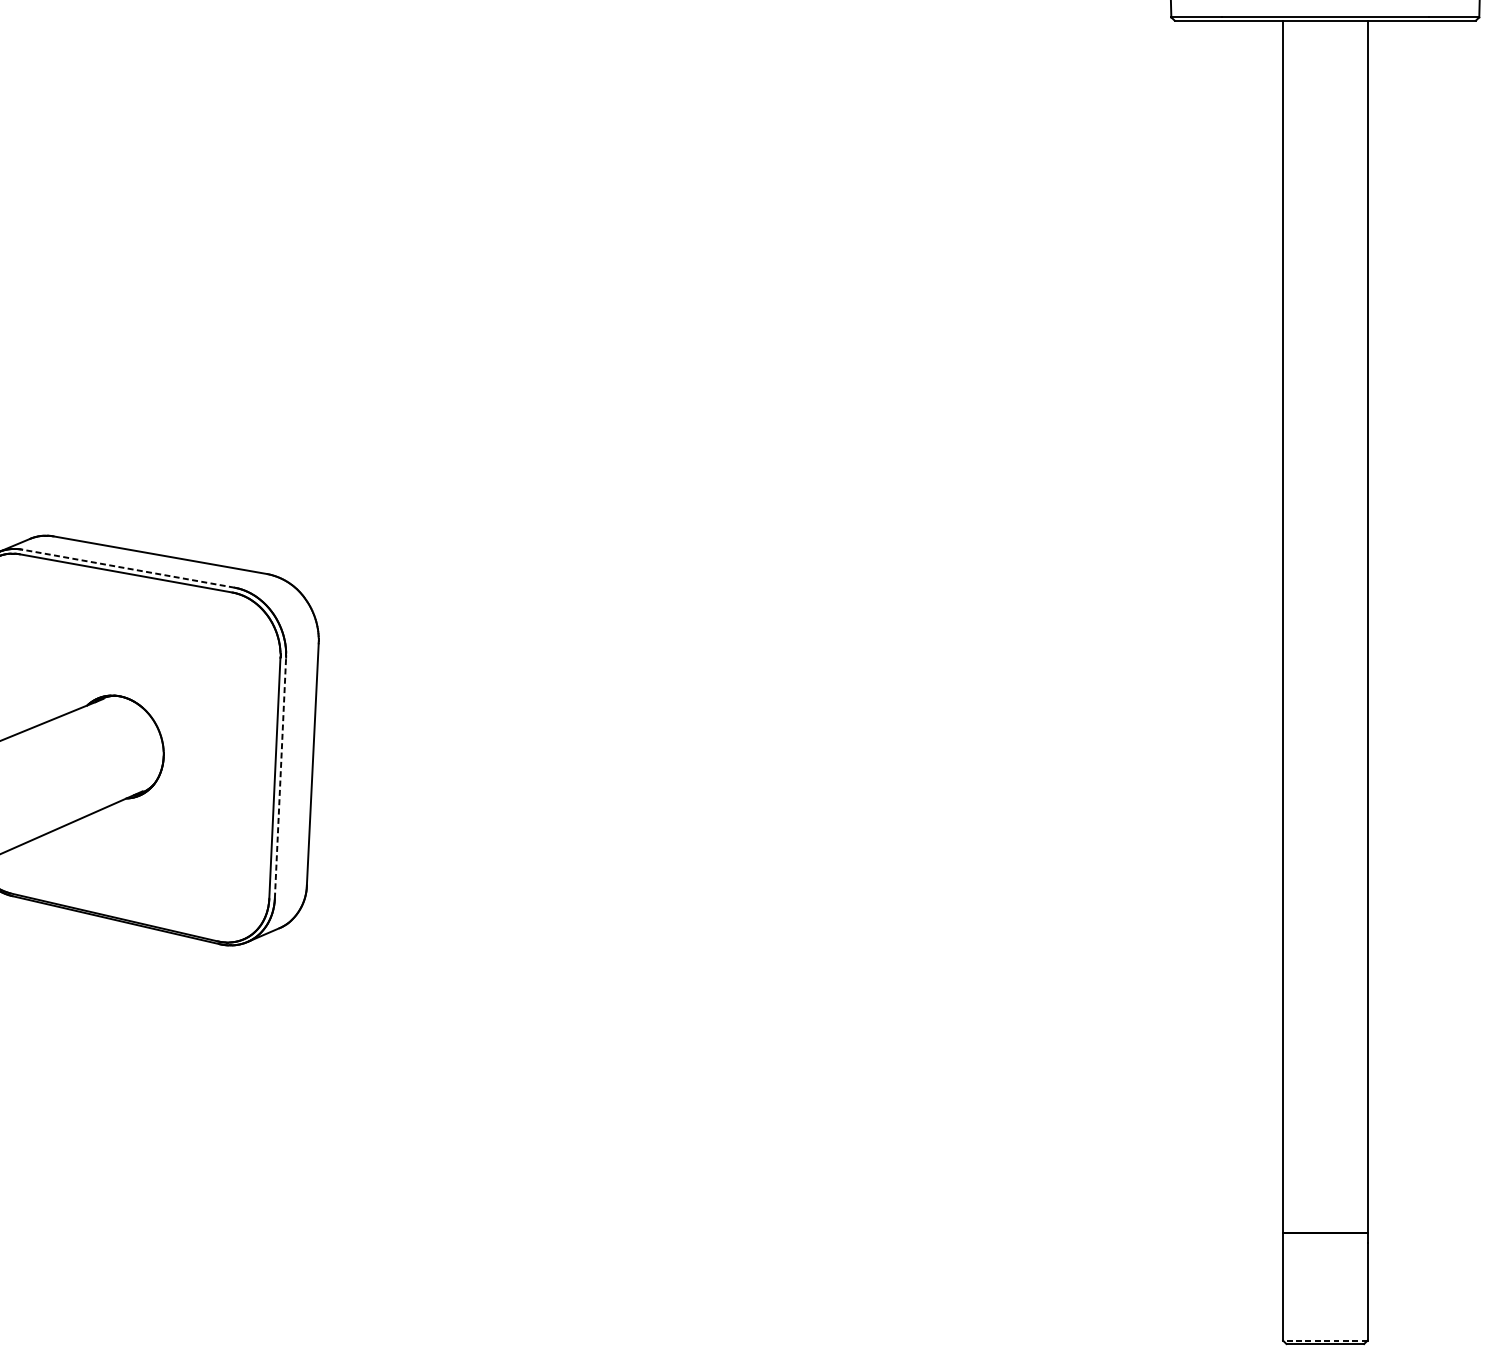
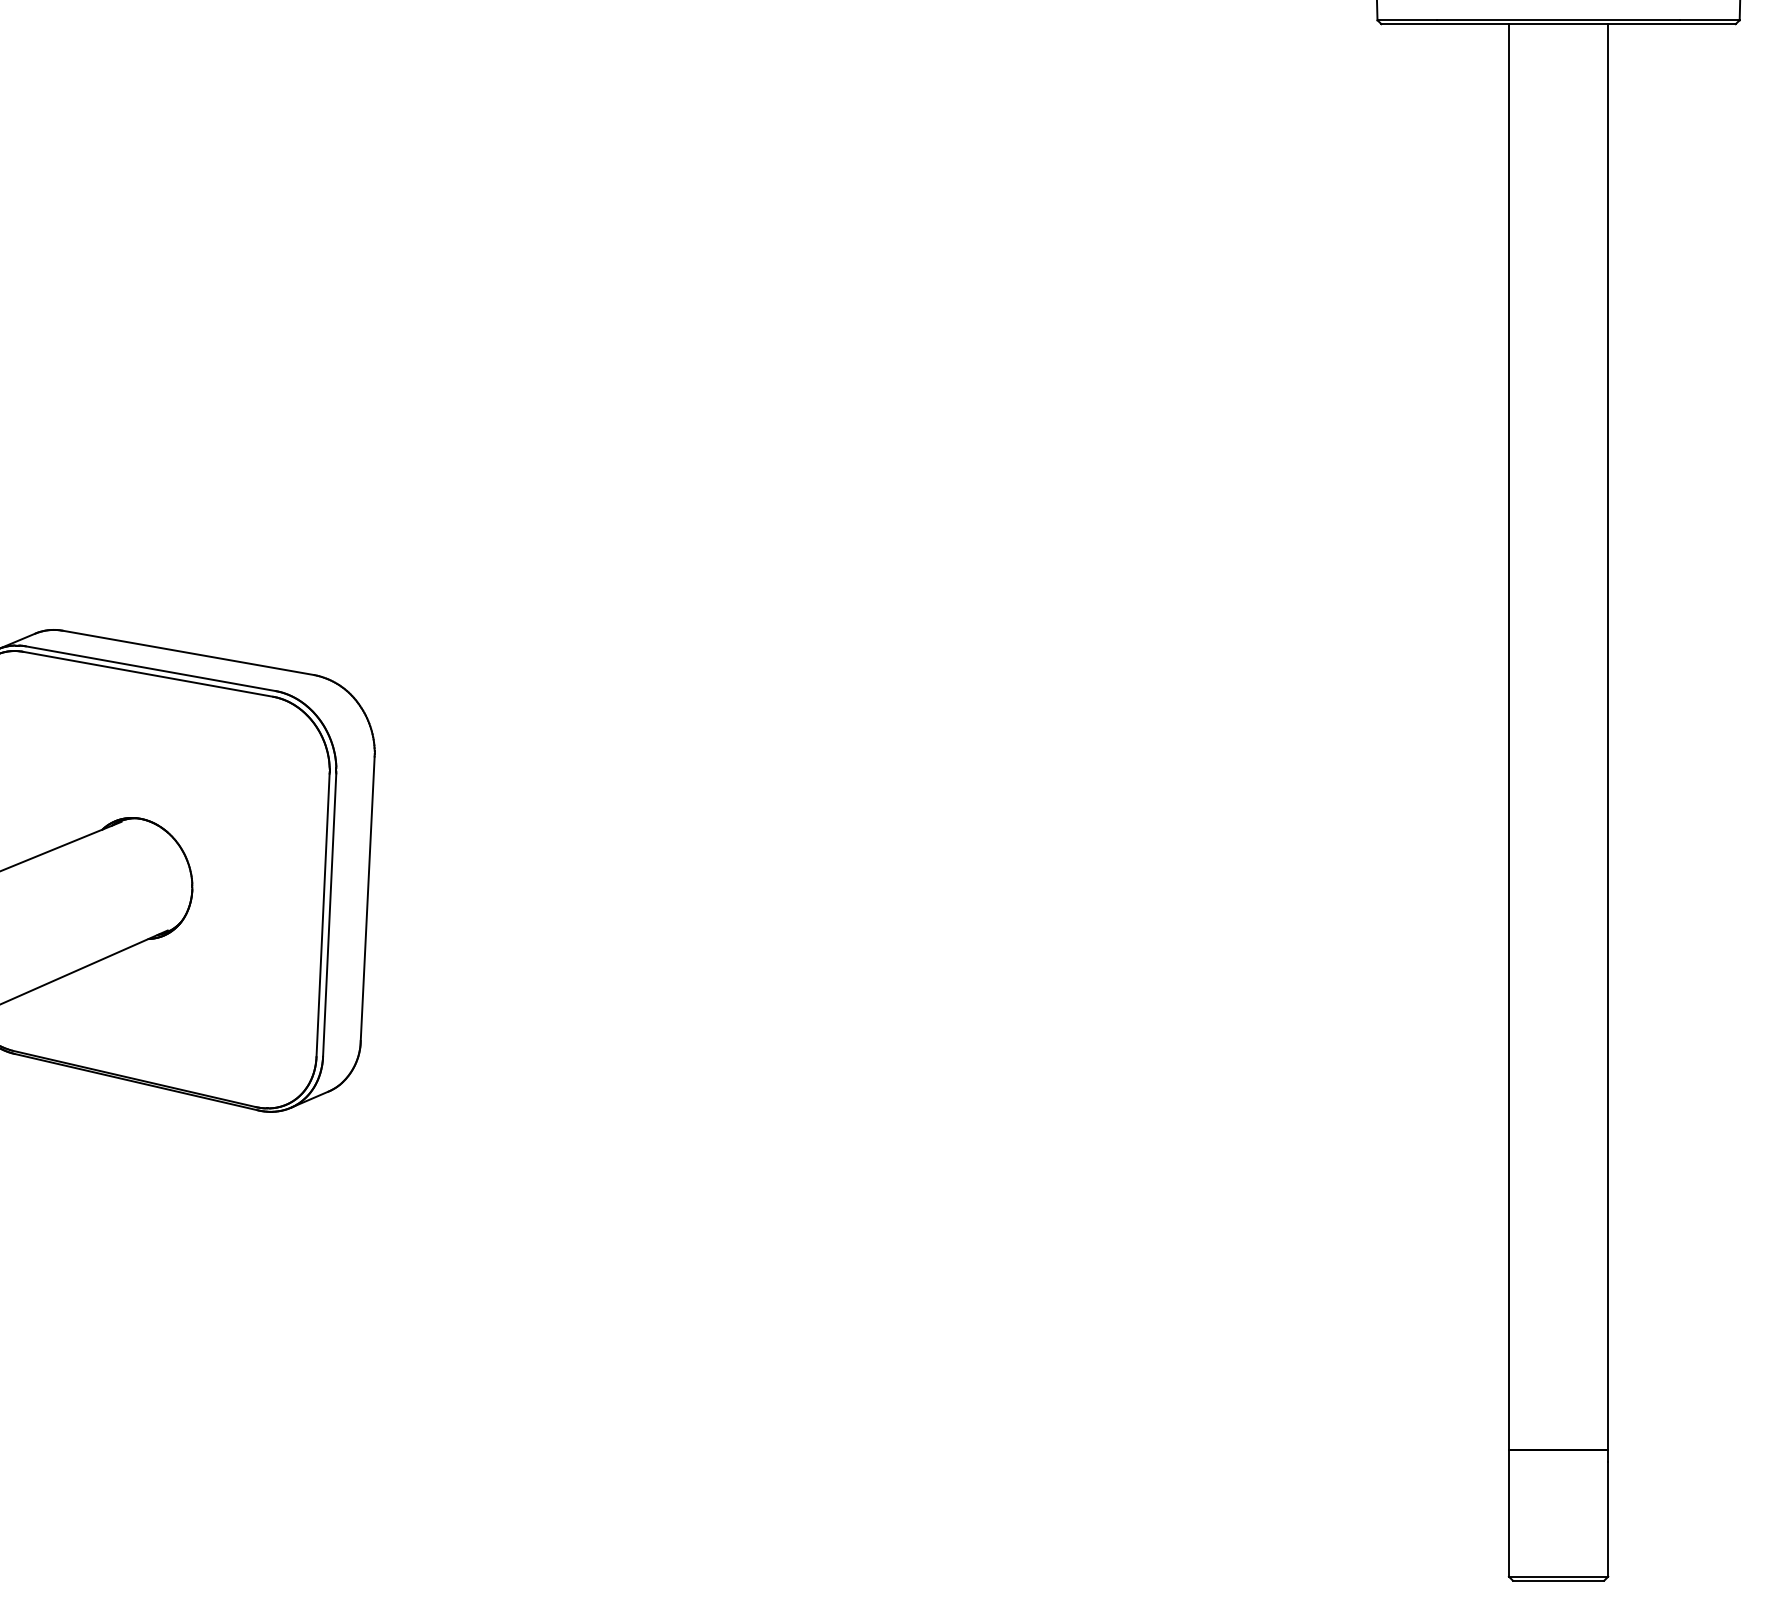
line: (128, 568) -> (150, 668), dashed -> solid
line: (280, 778) -> (329, 915), dashed -> solid
line: (1325, 1340) -> (1558, 1576), dashed -> solid

